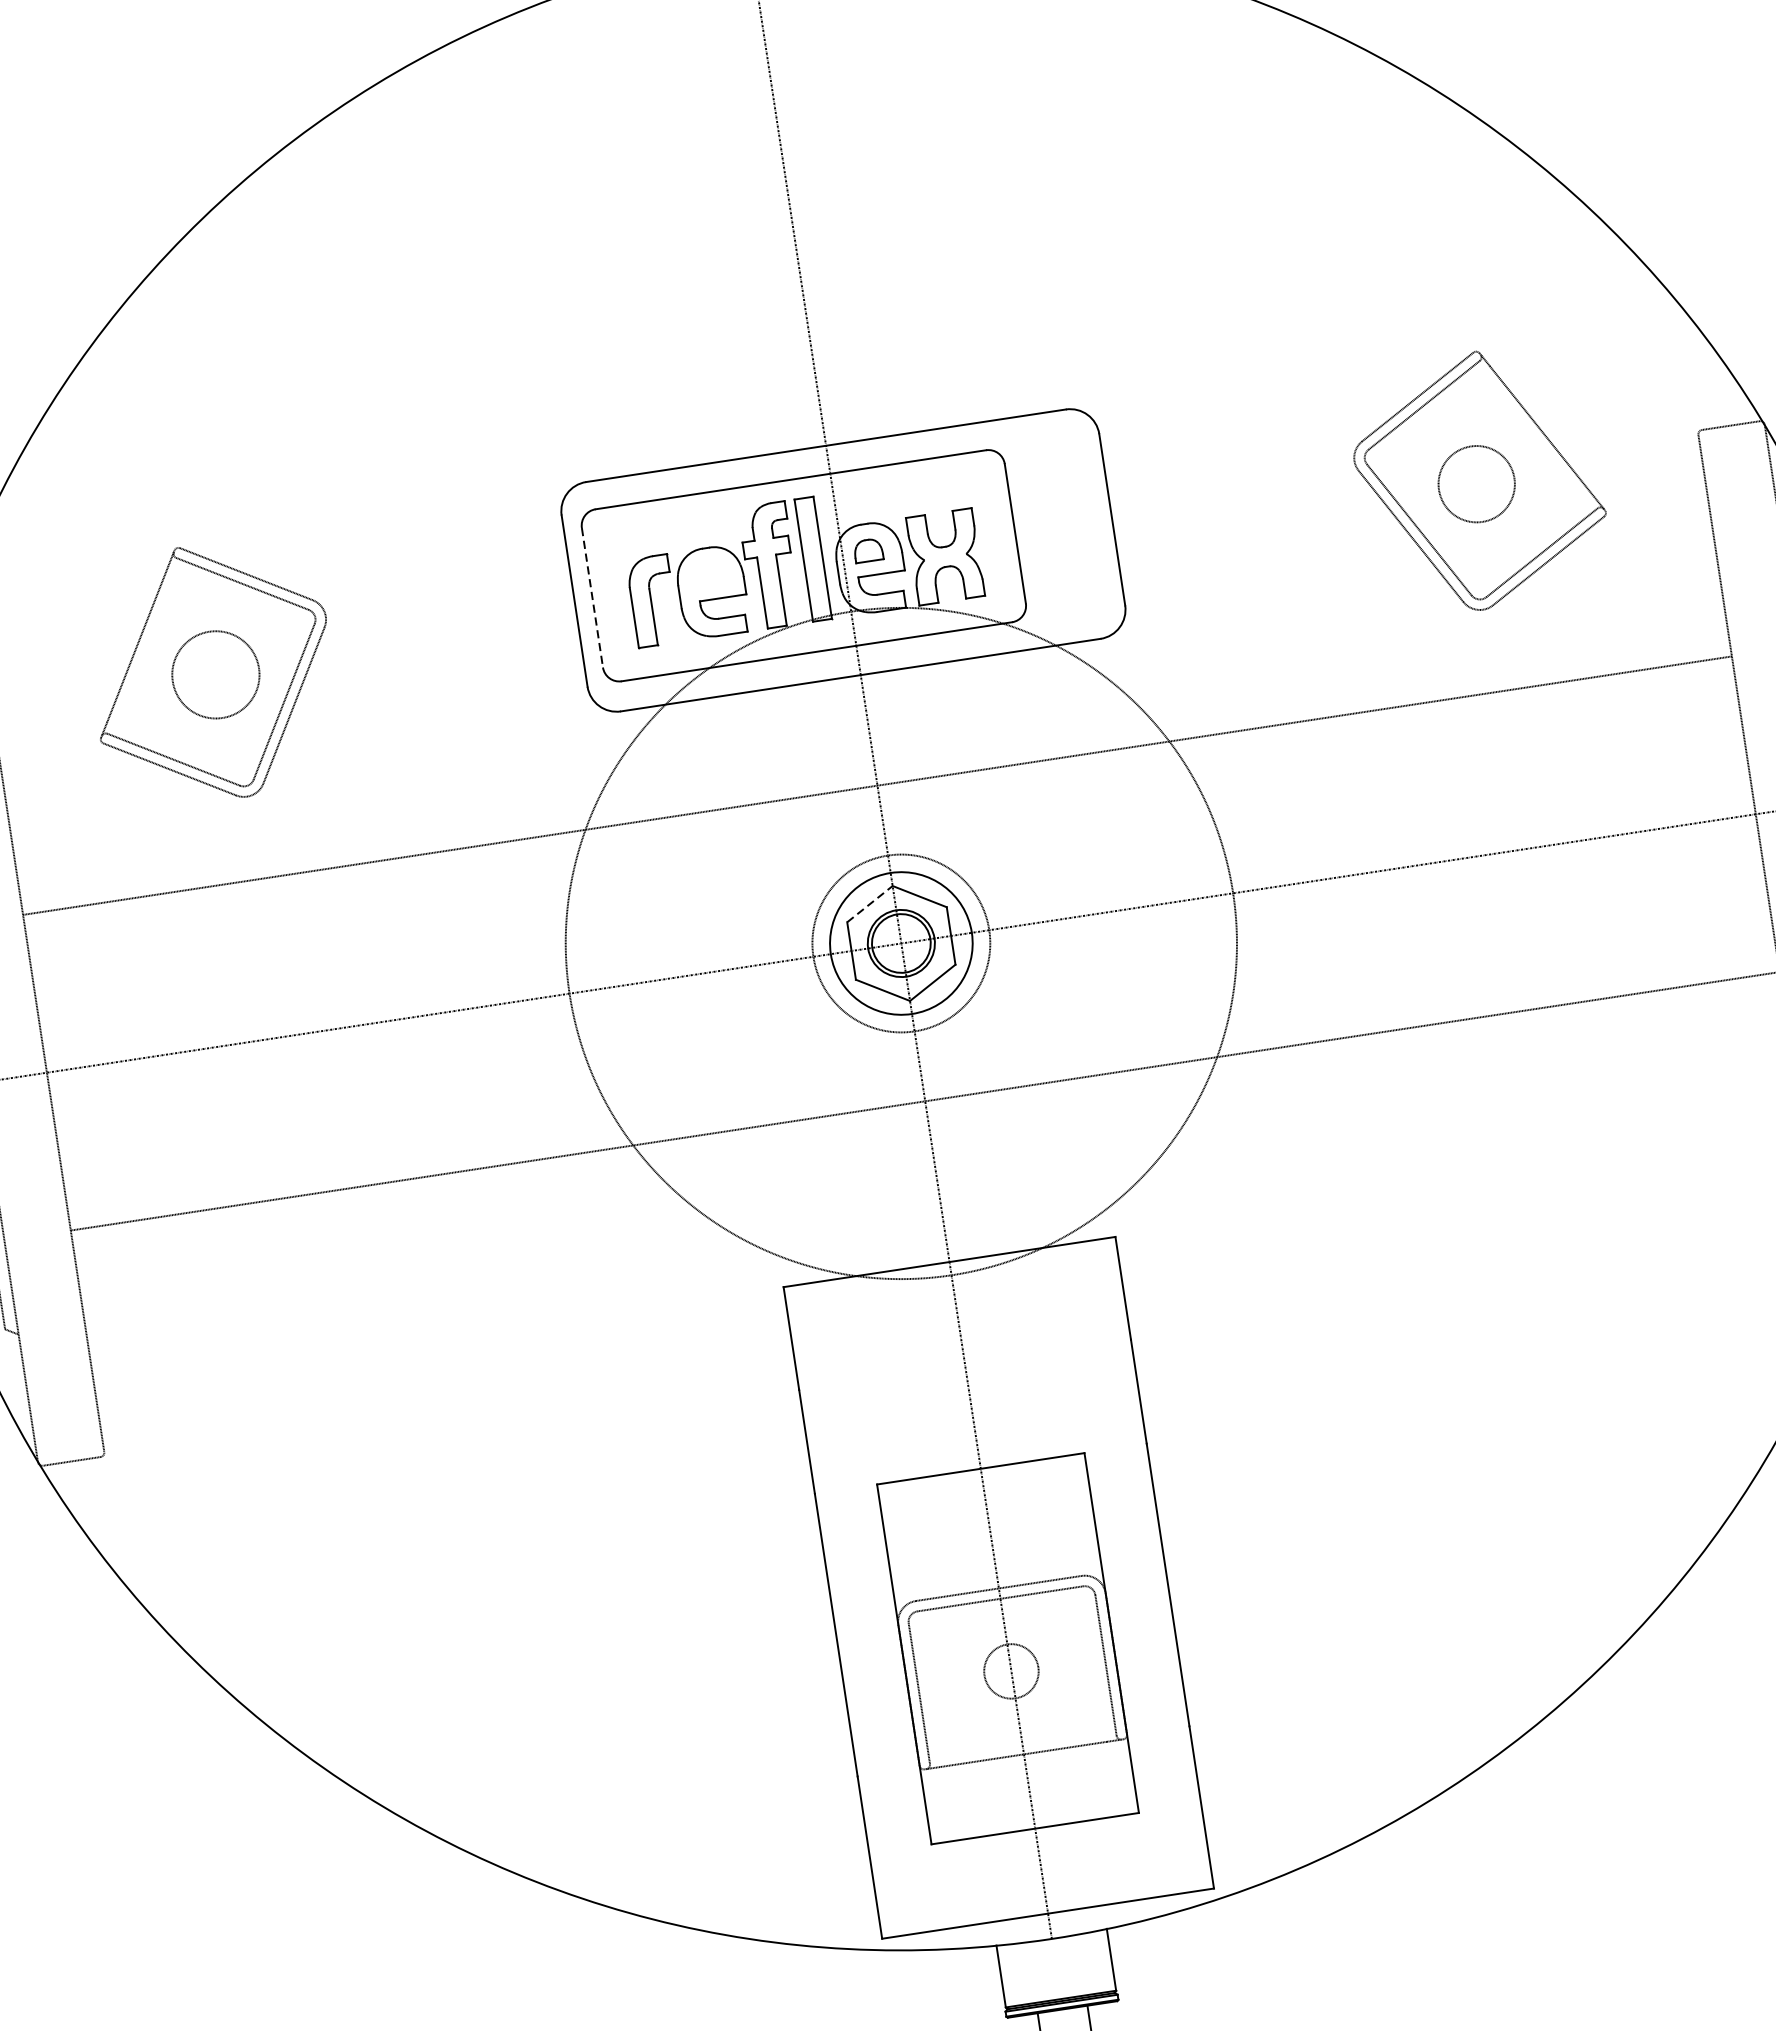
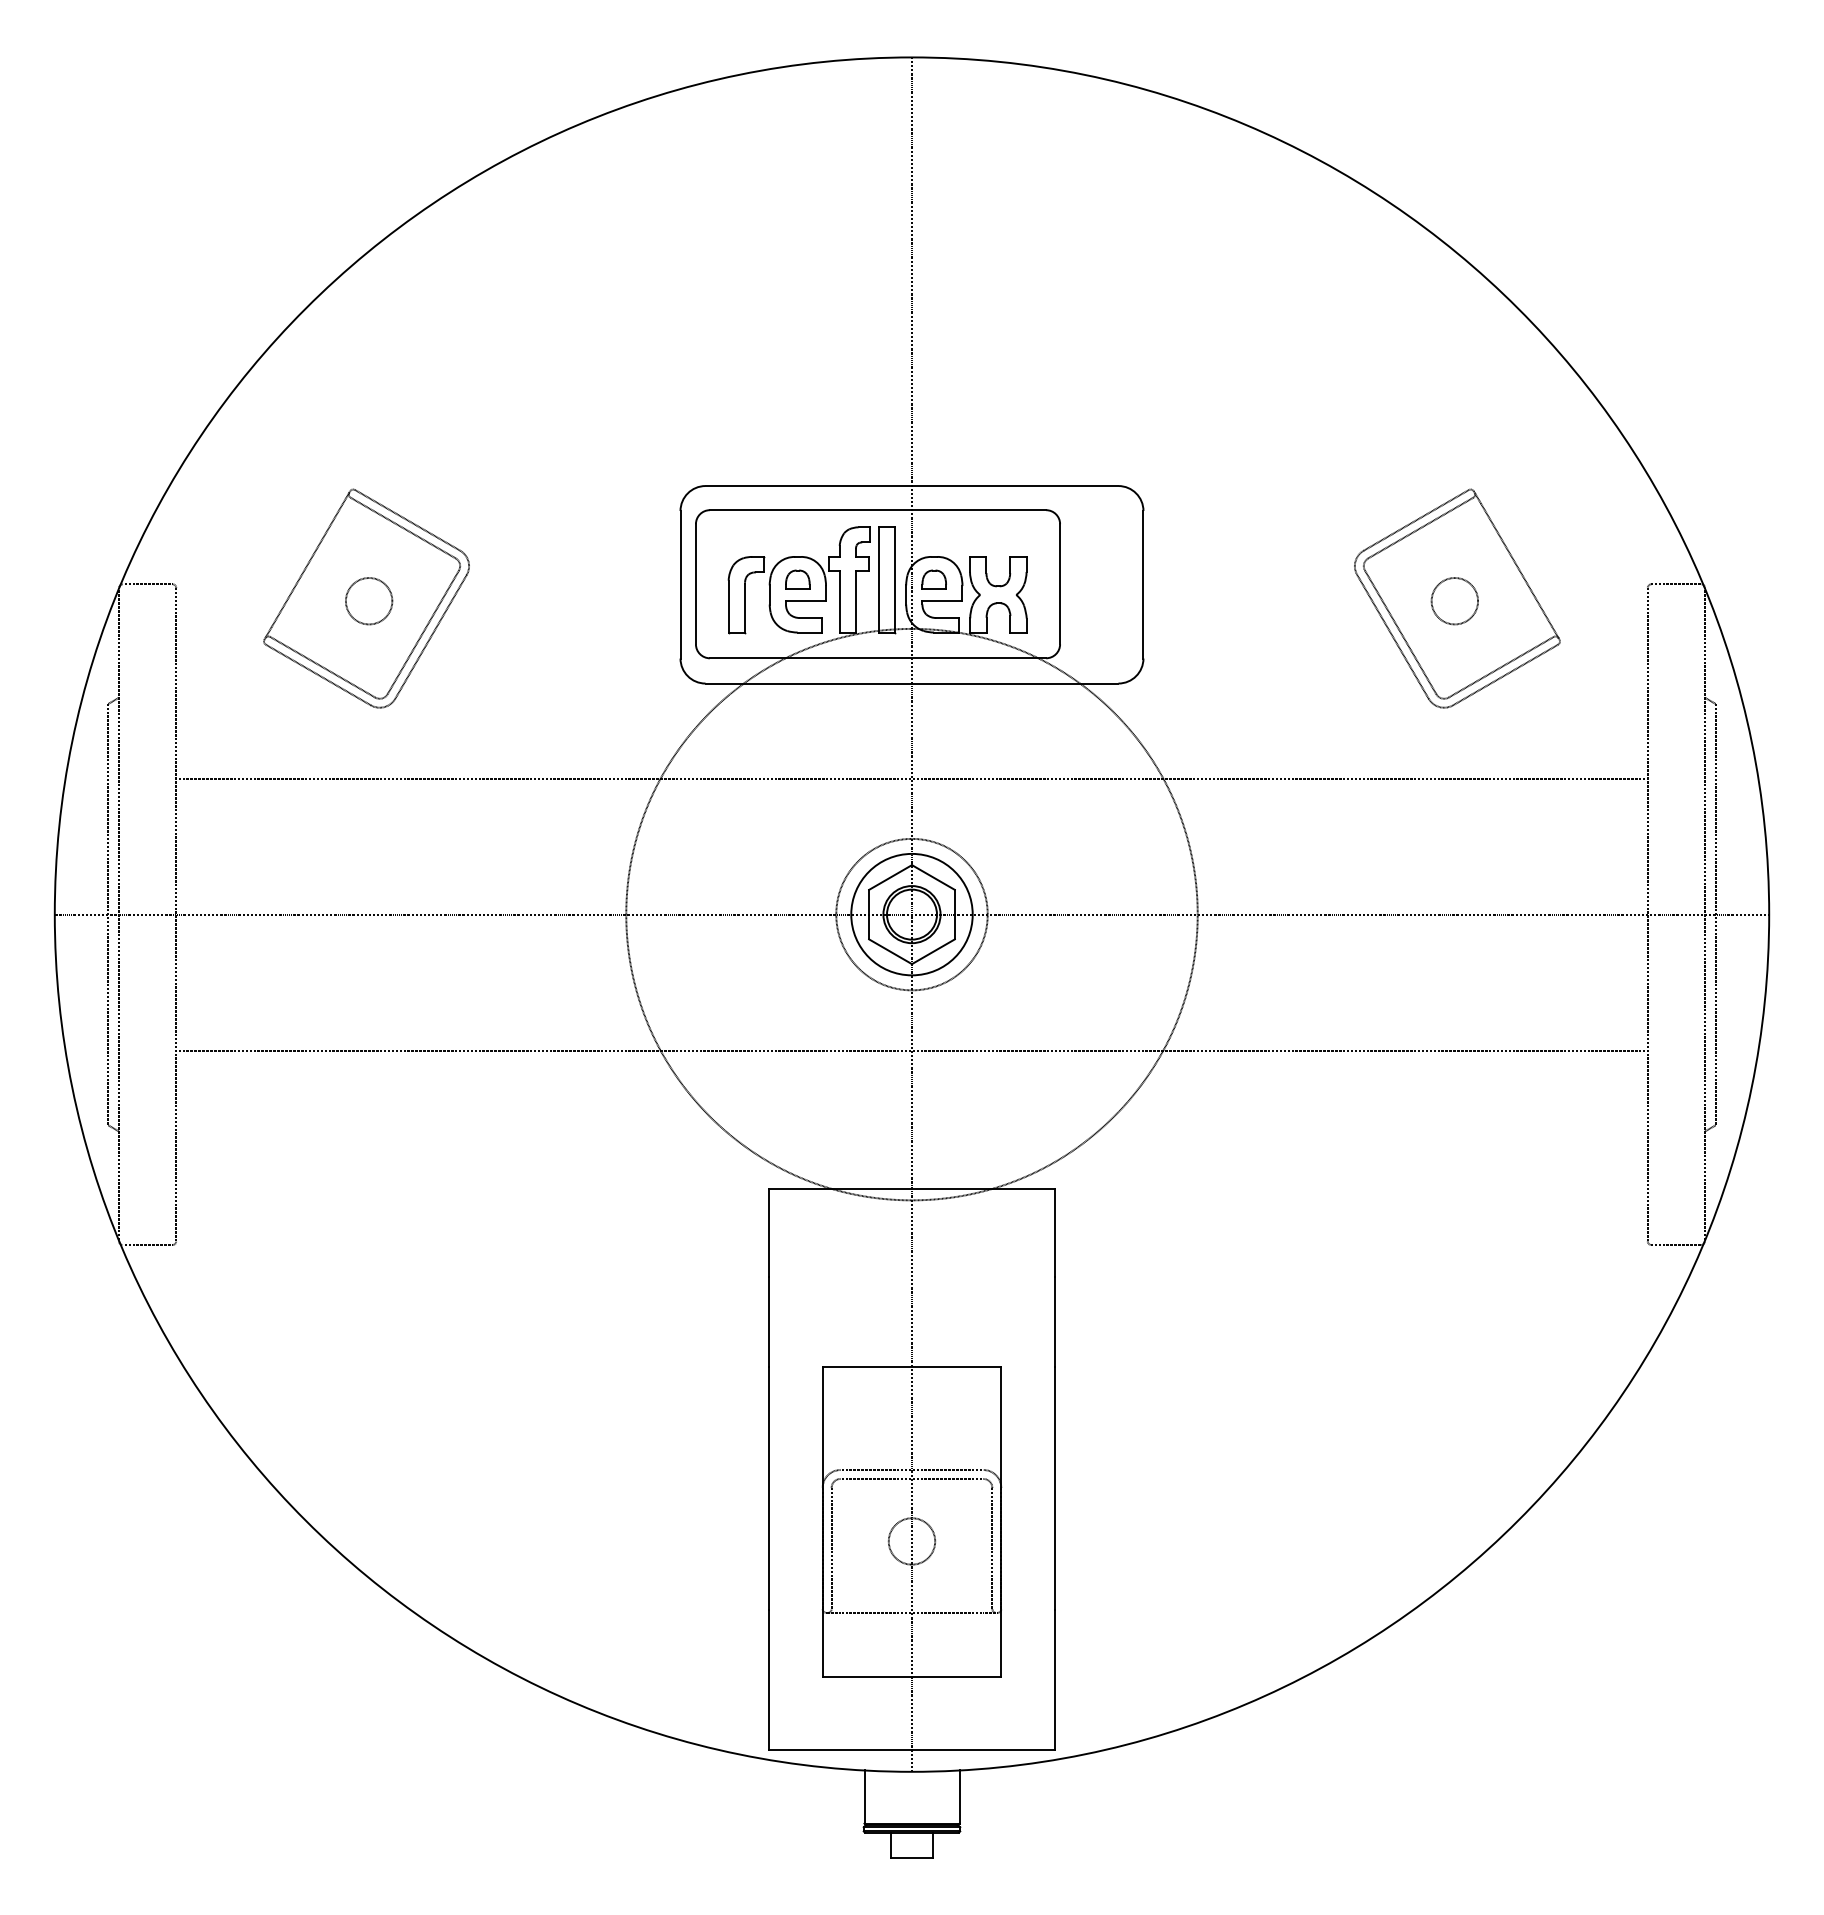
circle: (1476, 484) -> (1454, 601), size x0.71
part: (709, 574) -> (797, 579), added
line: (591, 598) -> (695, 584), dashed -> solid
circle: (215, 675) -> (368, 601), size x0.62
line: (869, 904) -> (890, 877), dashed -> solid

